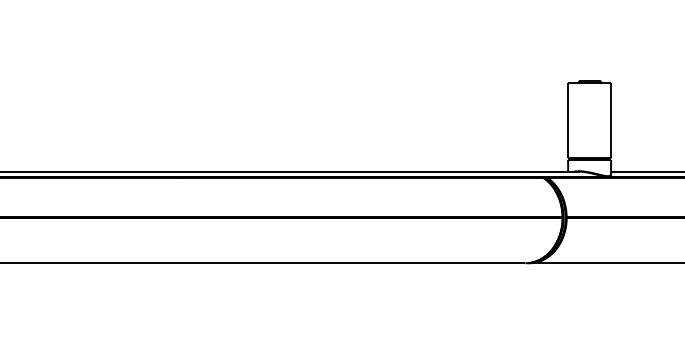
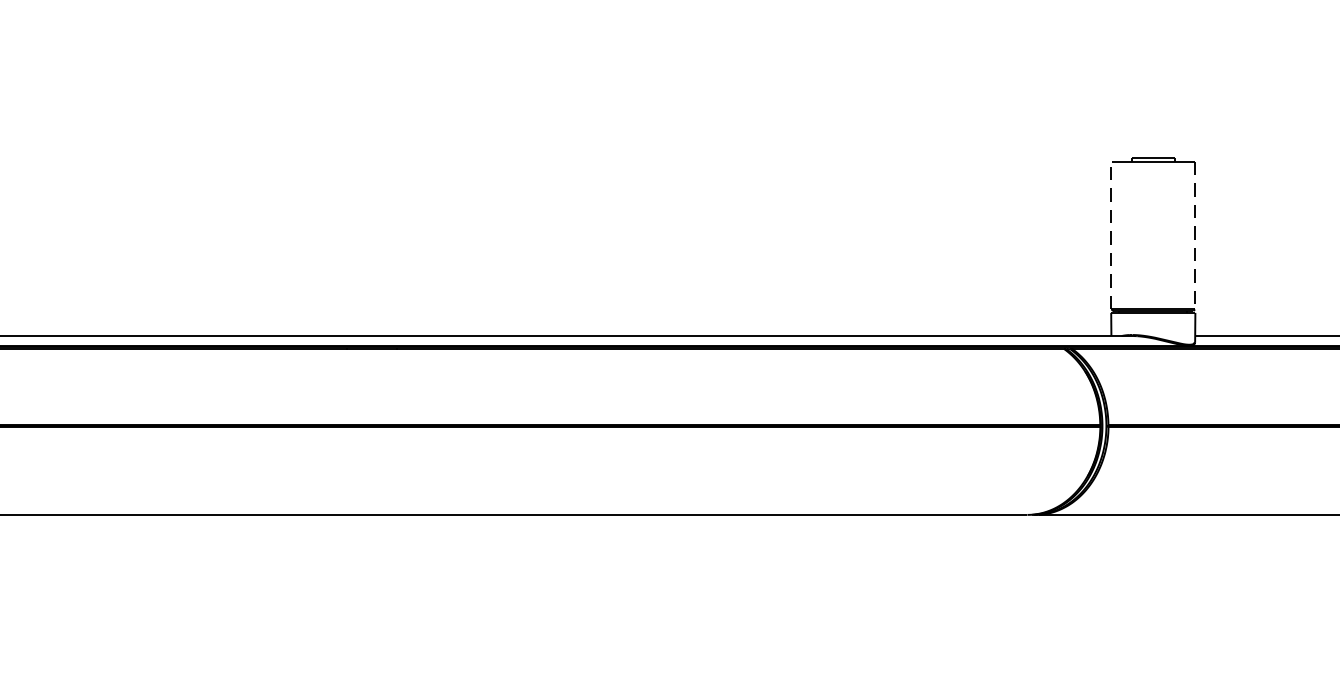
line: (568, 120) -> (1111, 235), solid -> dashed
line: (611, 120) -> (1196, 235), solid -> dashed

